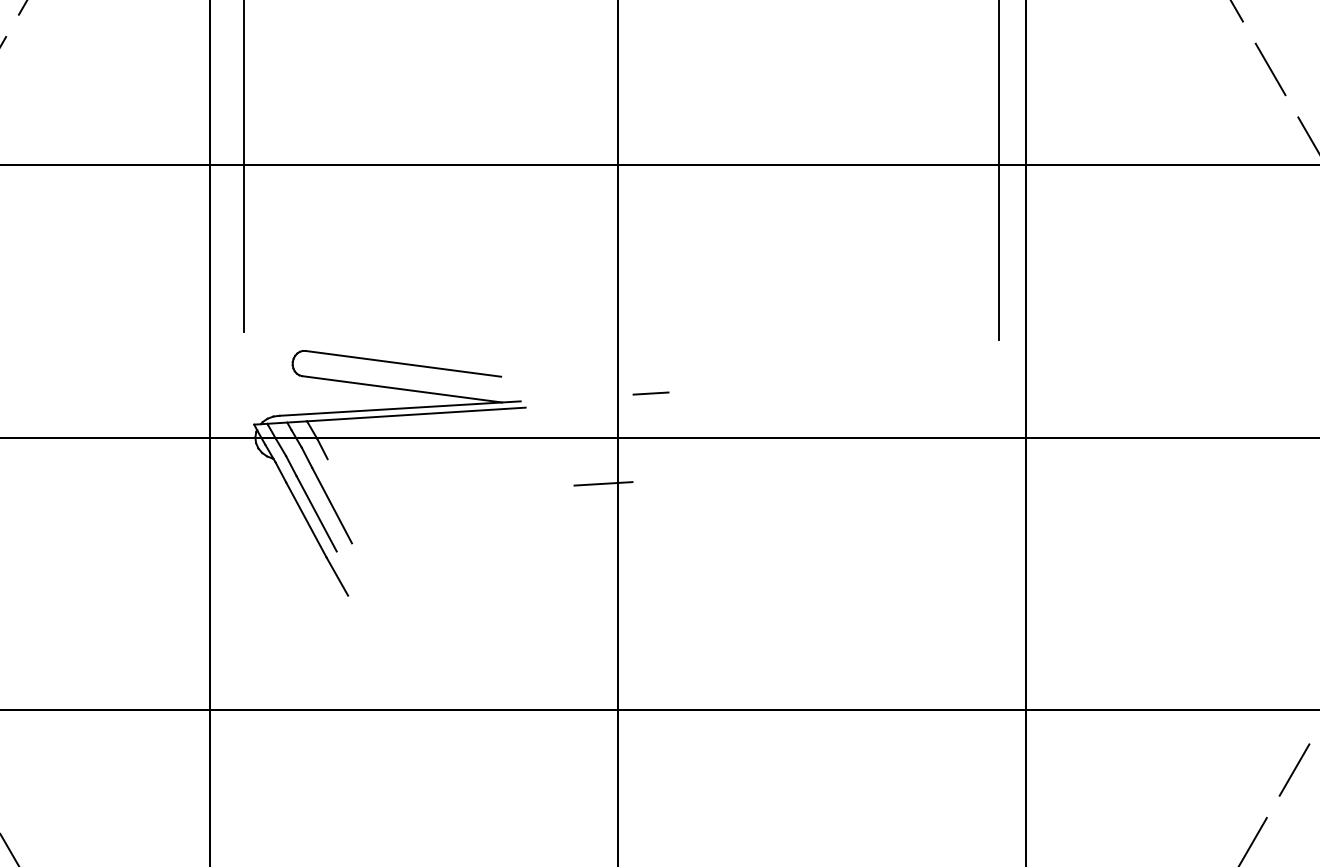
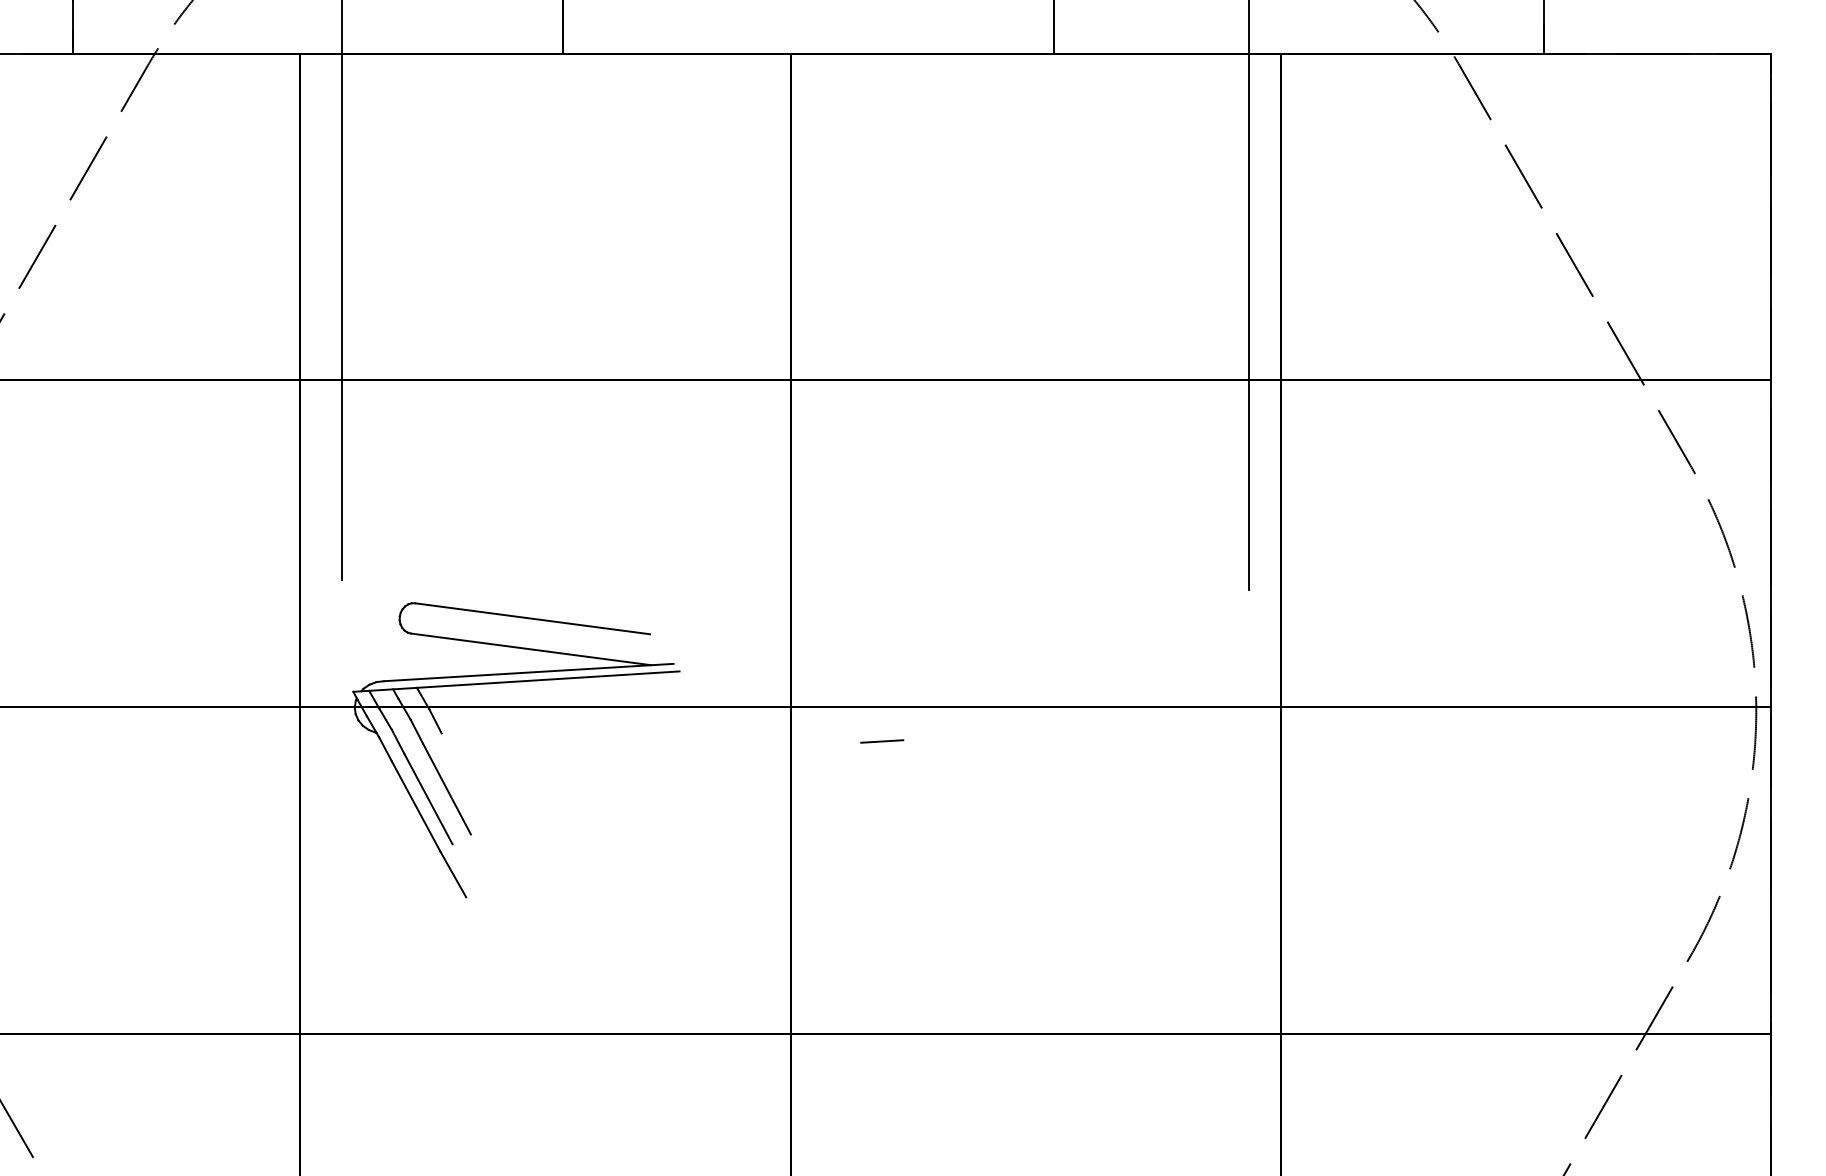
line: (651, 393) -> (882, 741), moved
line: (602, 483) -> (772, 762), removed

